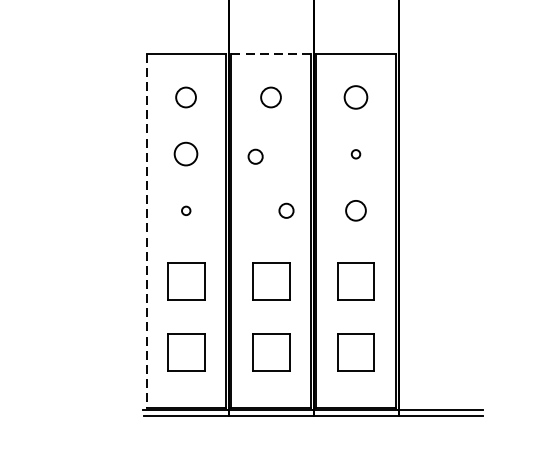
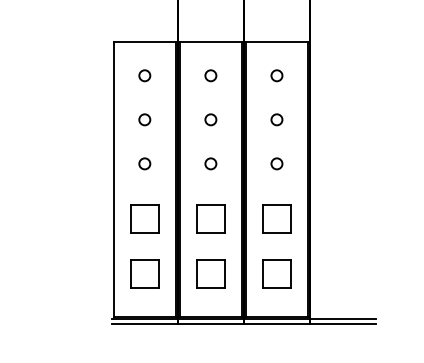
line: (270, 53) -> (210, 41), dashed -> solid
circle: (185, 97) -> (144, 75), size x0.71
circle: (270, 97) -> (210, 75), size x0.71
circle: (355, 97) -> (276, 75), size x0.62
circle: (185, 153) -> (144, 119), size x0.62
circle: (355, 153) -> (276, 119), size x1.67
circle: (255, 156) -> (210, 119), moved
circle: (185, 210) -> (144, 163), size x1.67
circle: (285, 210) -> (210, 163), moved
circle: (355, 210) -> (276, 163), size x0.71
line: (145, 230) -> (113, 179), dashed -> solid

